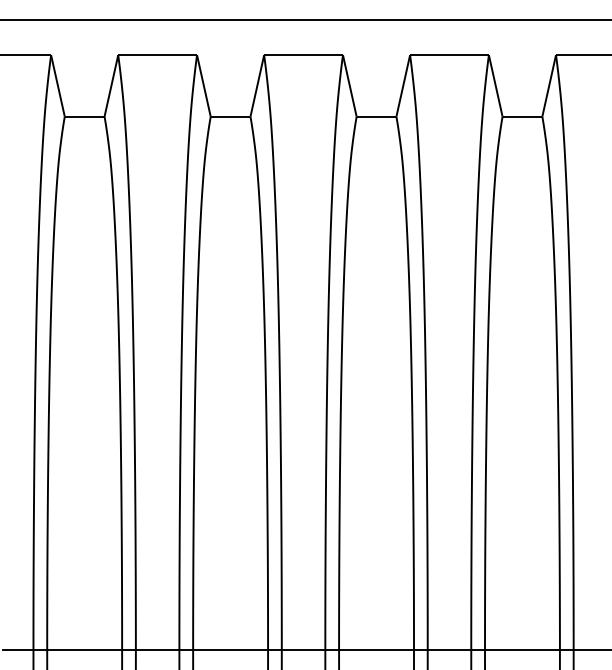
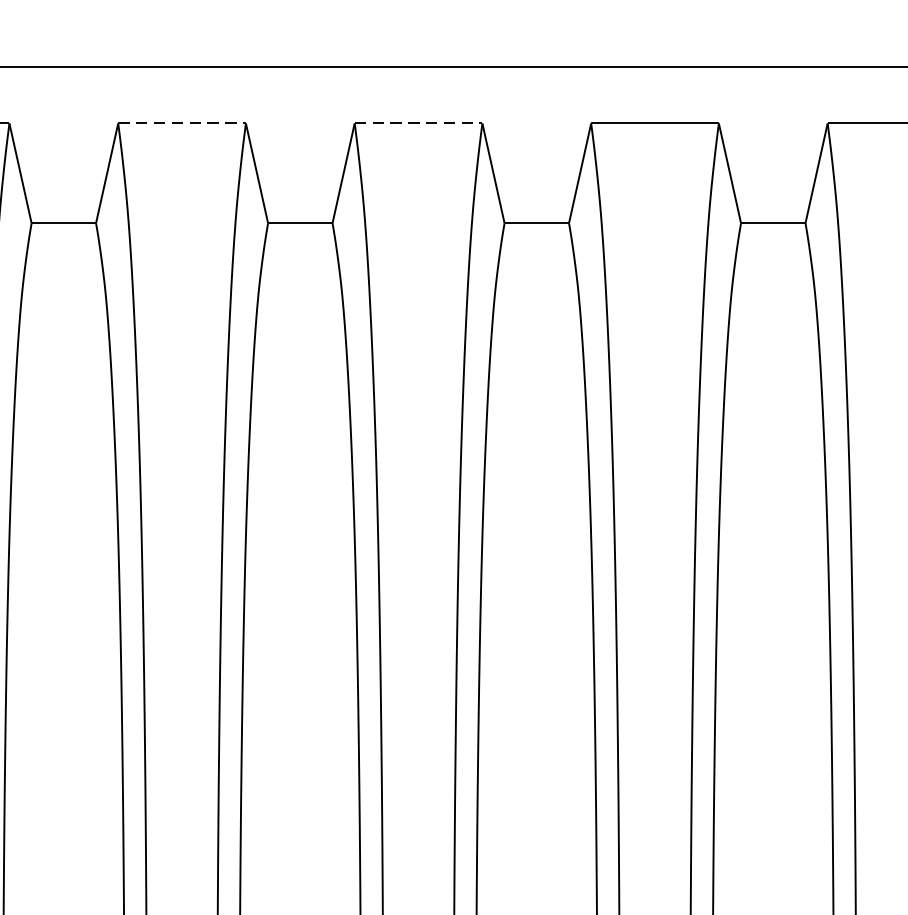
line: (157, 55) -> (181, 124), solid -> dashed
line: (303, 55) -> (418, 124), solid -> dashed

